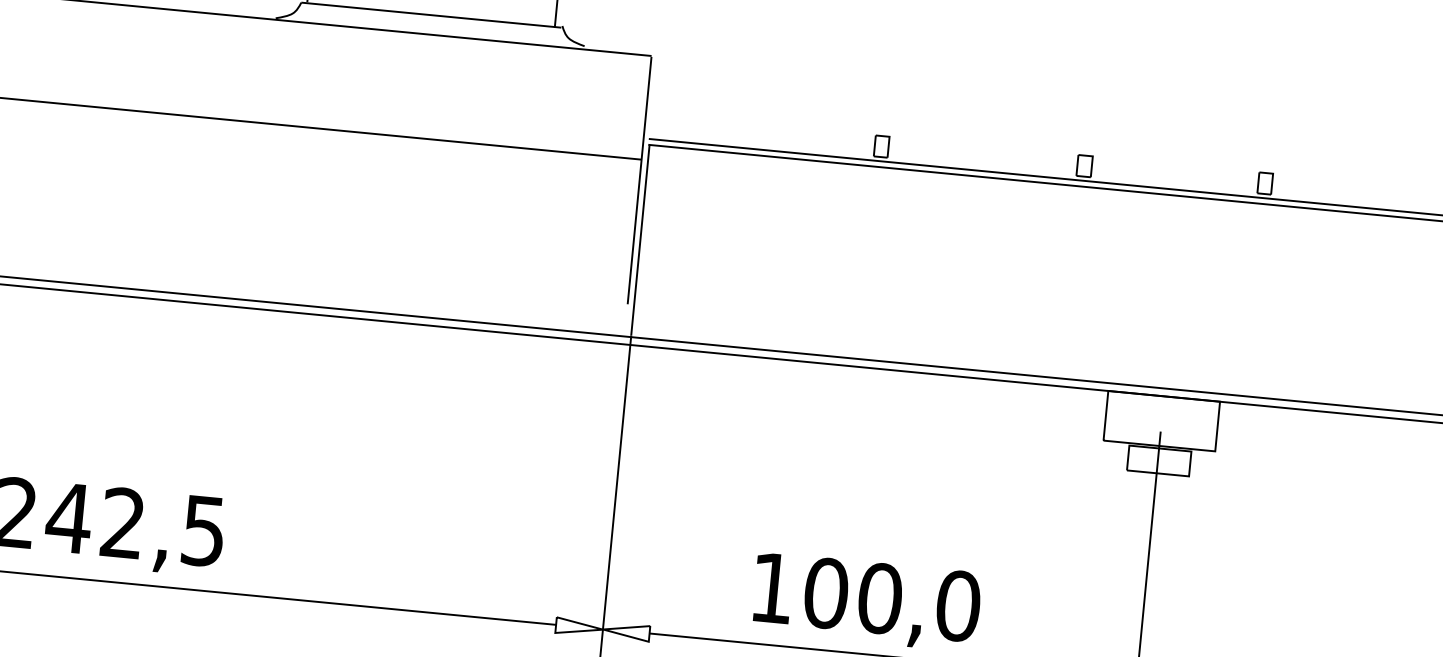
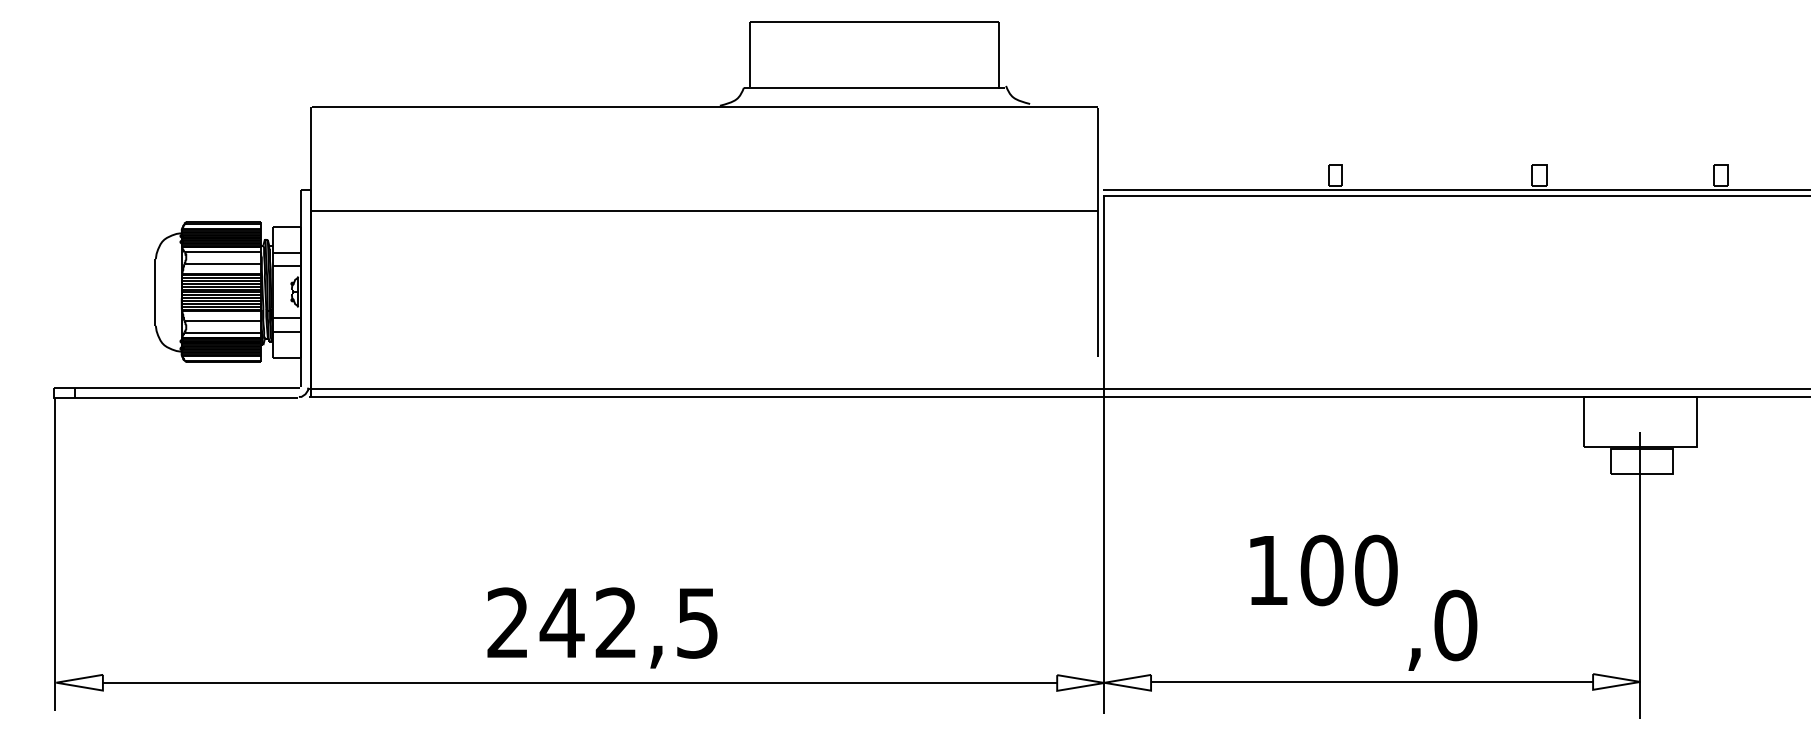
text: (827, 593) -> (1323, 570), moved

